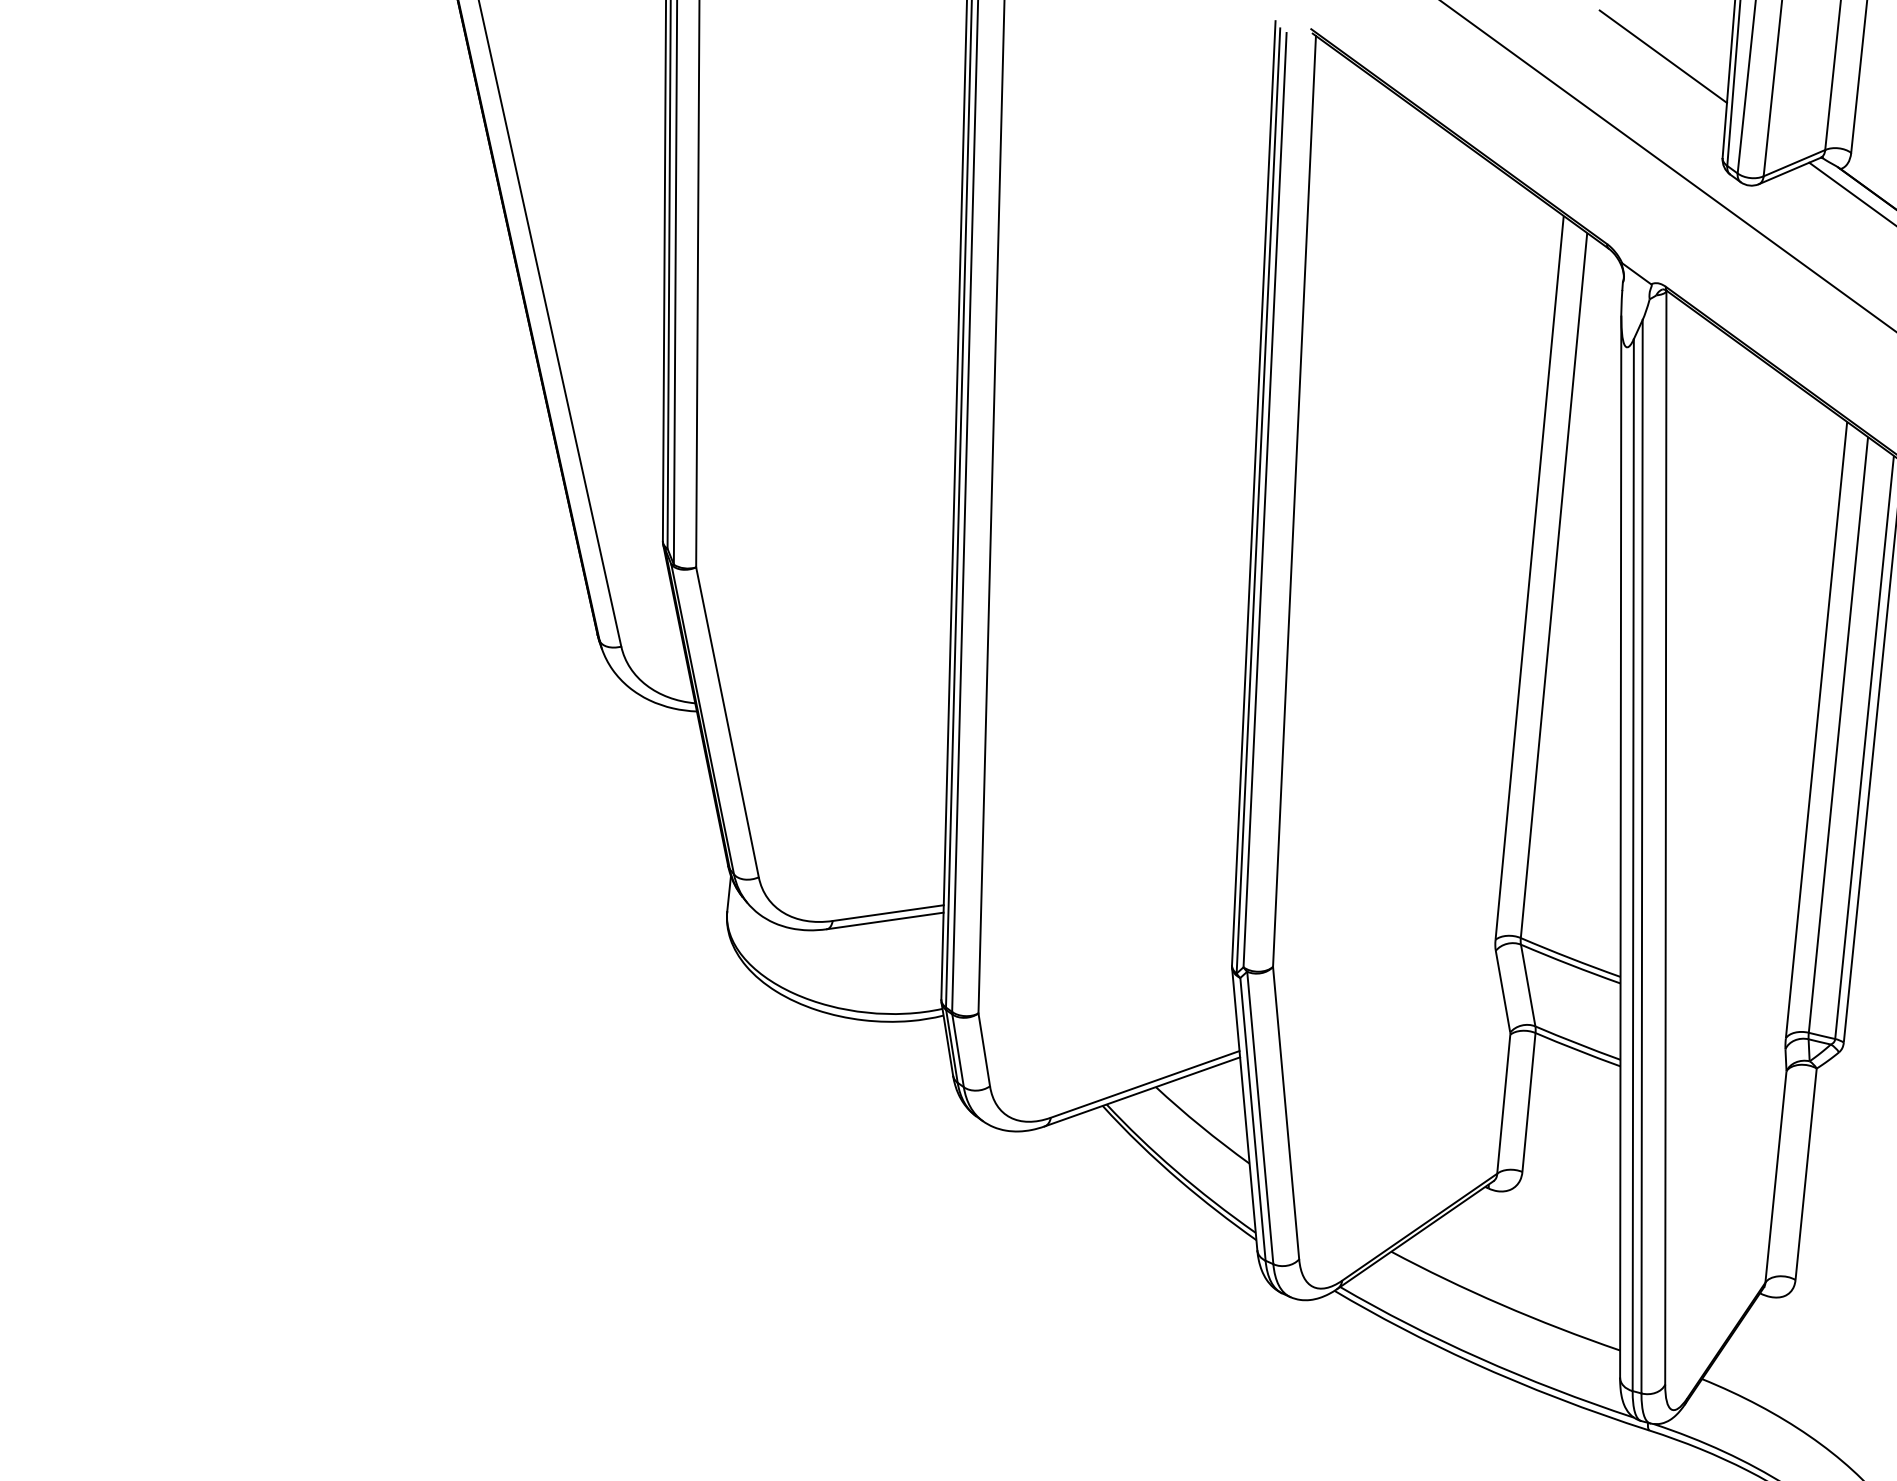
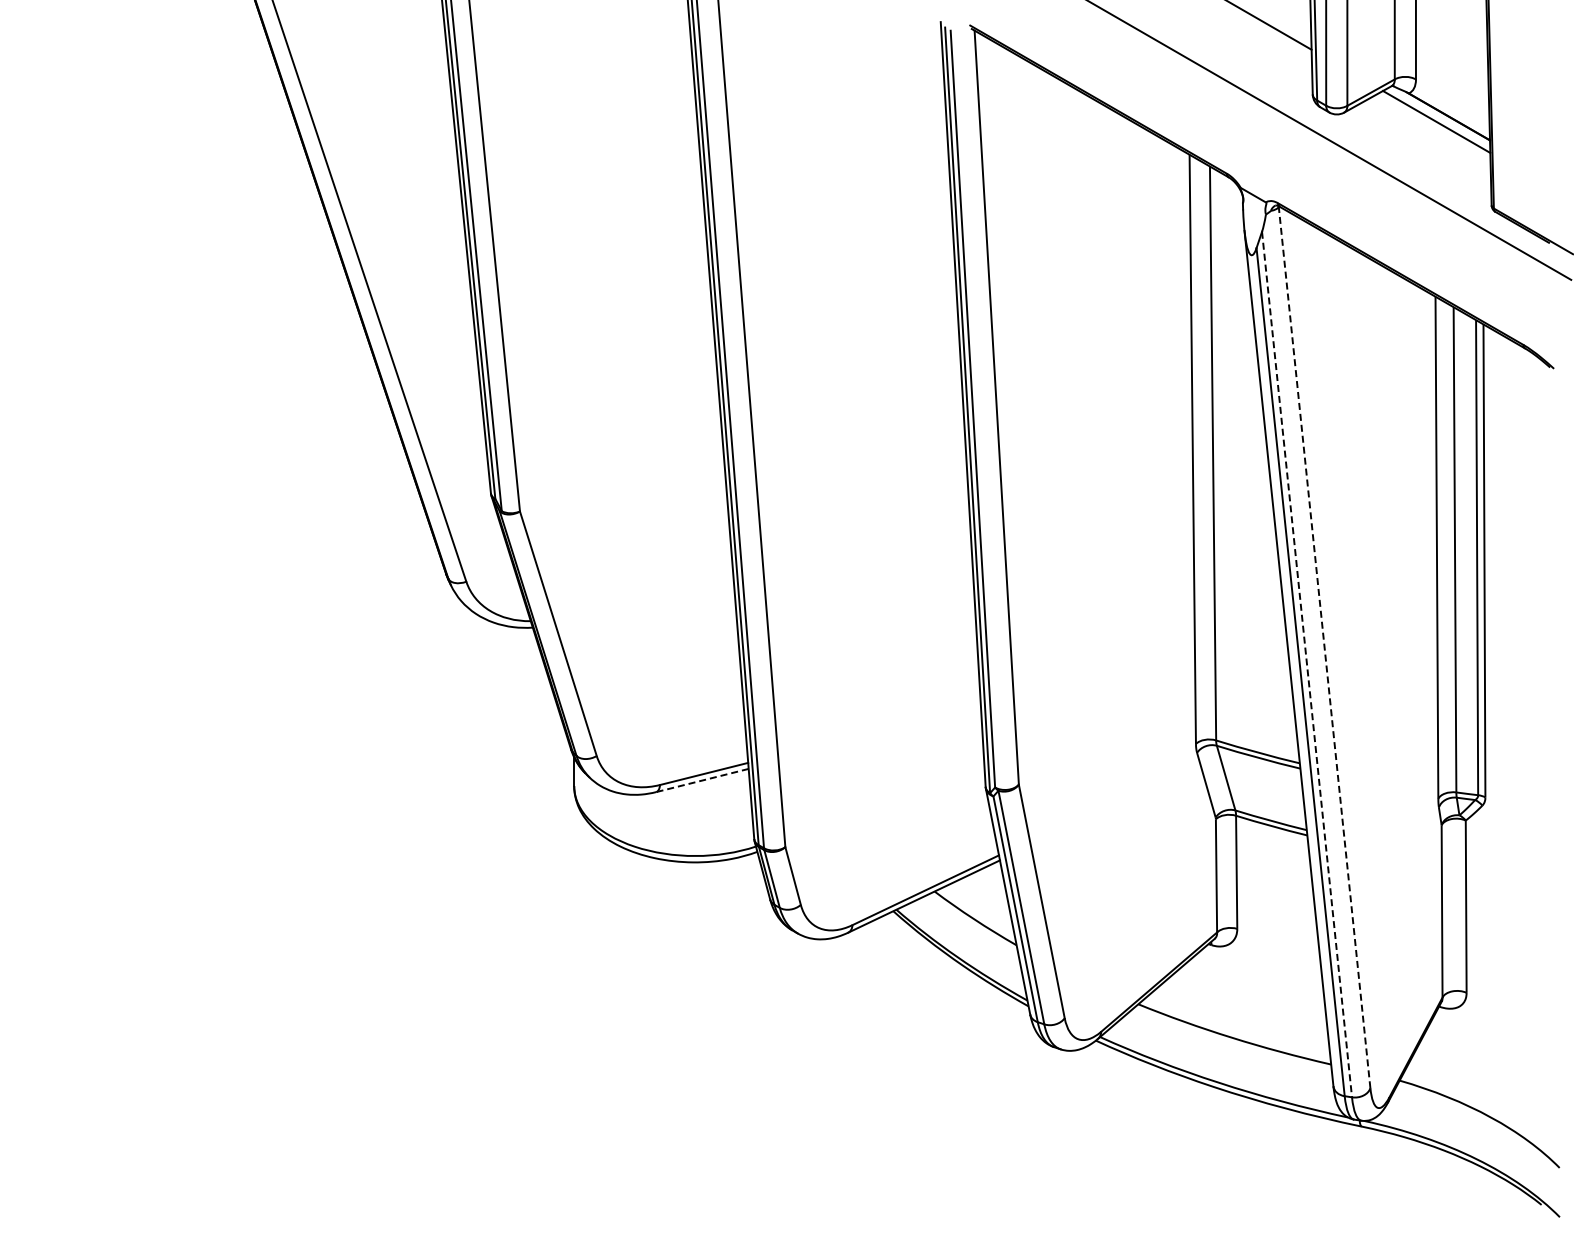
line: (1665, 837) -> (1324, 647), solid -> dashed
line: (1642, 857) -> (1307, 665), solid -> dashed
line: (885, 920) -> (702, 780), solid -> dashed

